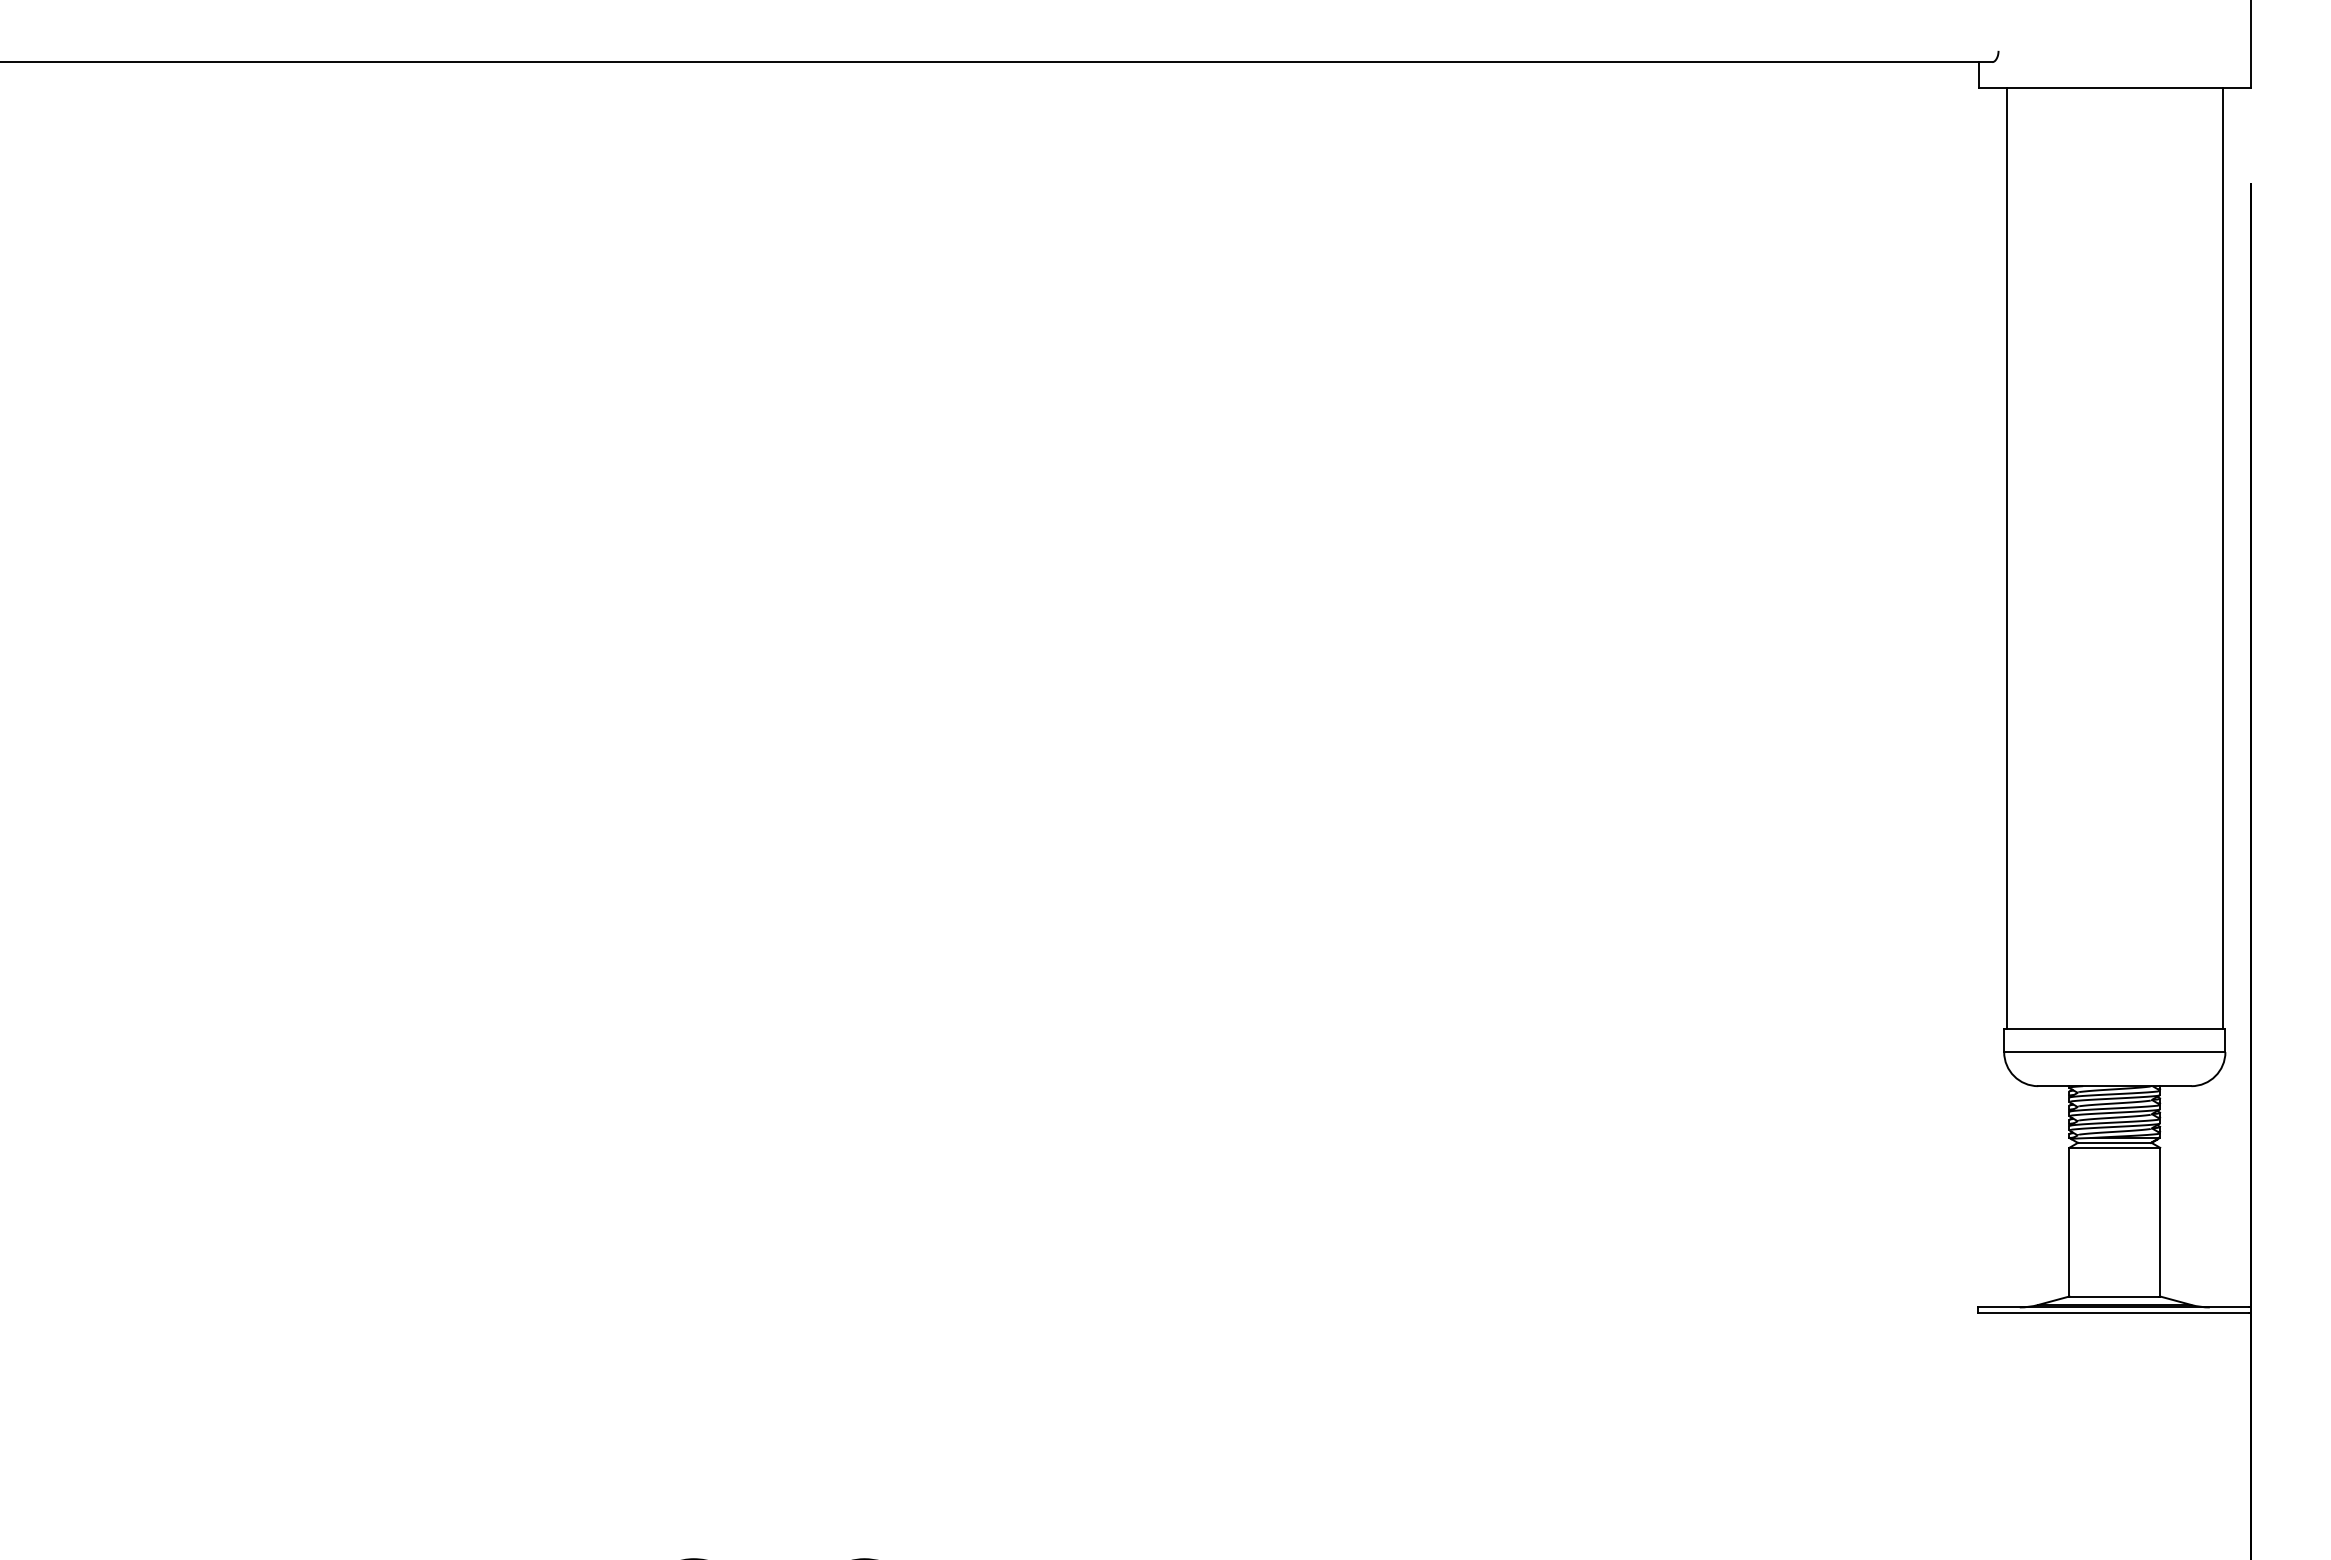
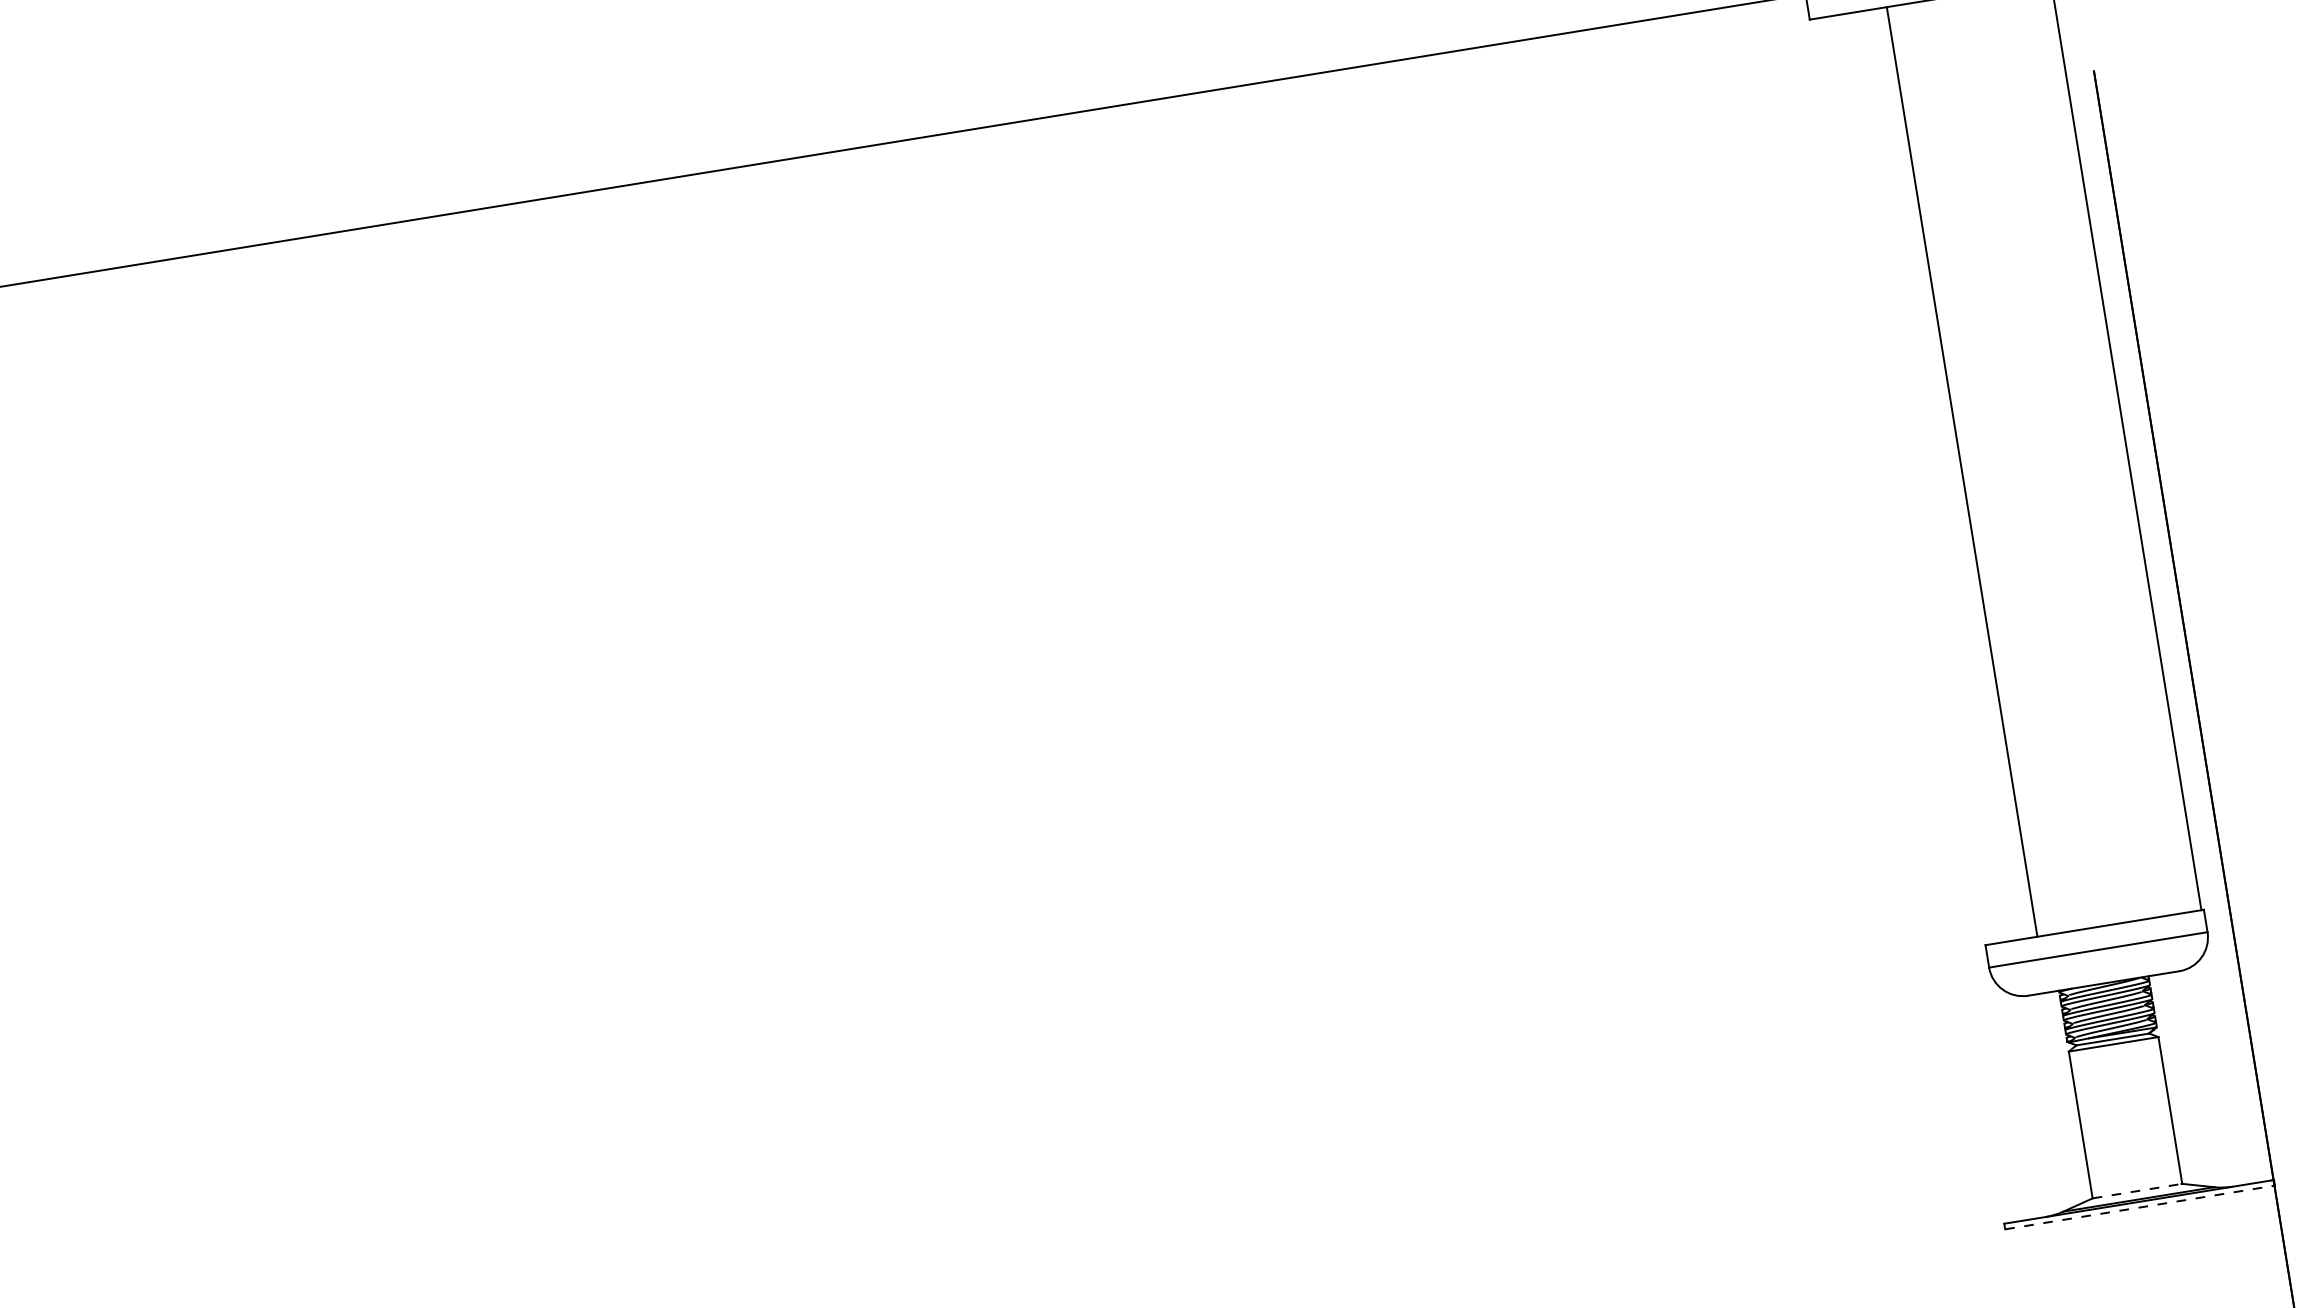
line: (2006, 558) -> (1961, 471), moved
line: (2114, 1296) -> (2137, 1191), solid -> dashed
line: (2114, 1313) -> (2139, 1207), solid -> dashed

